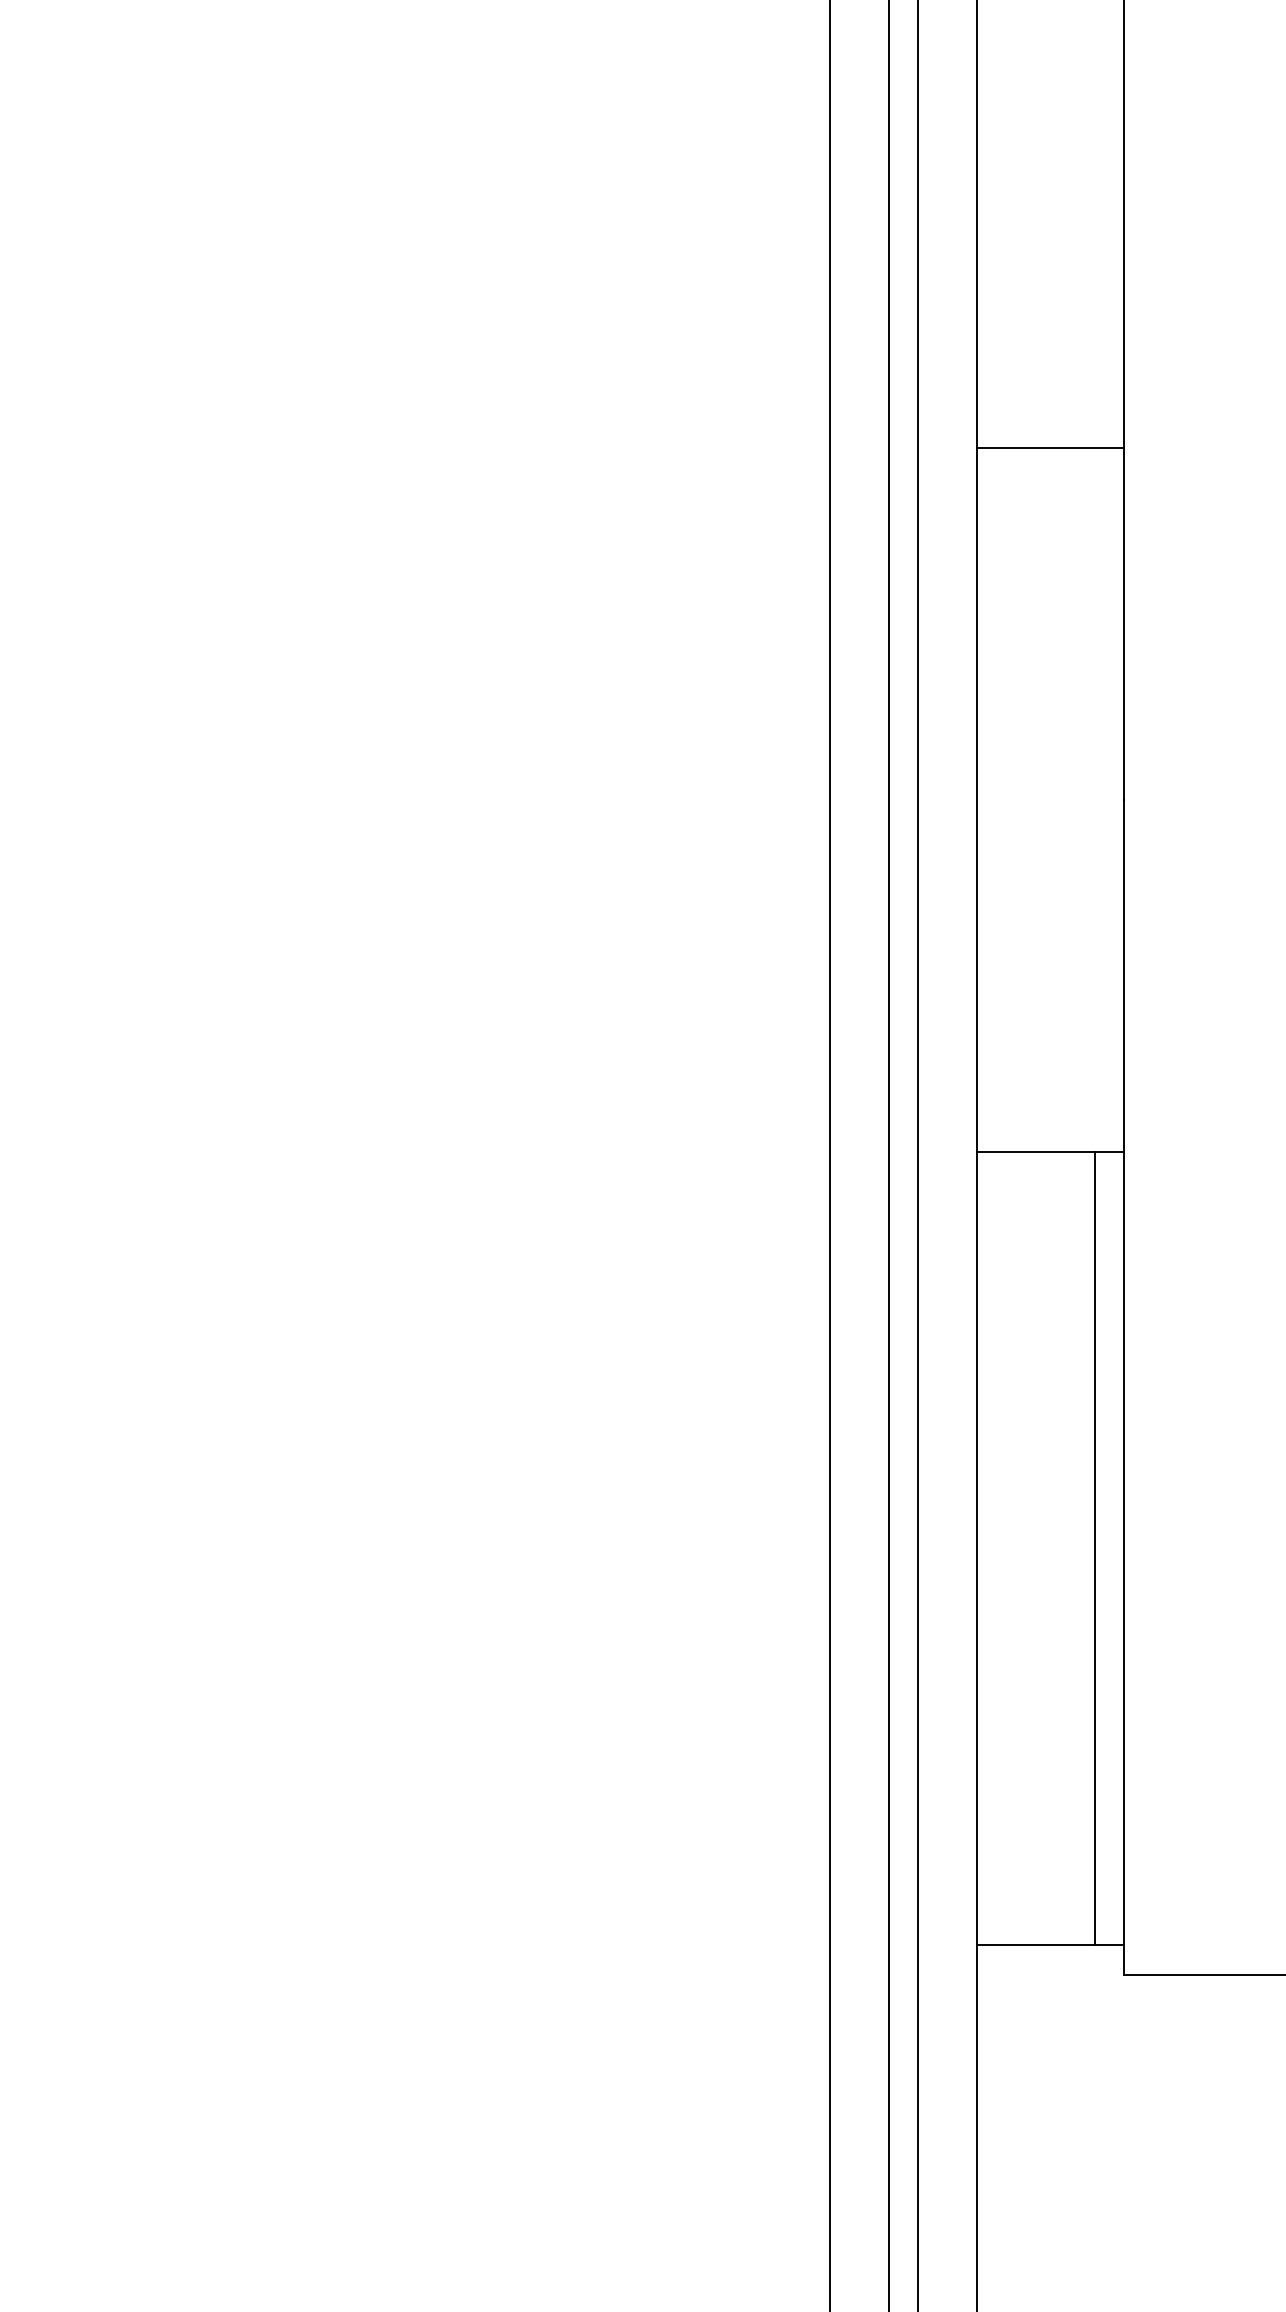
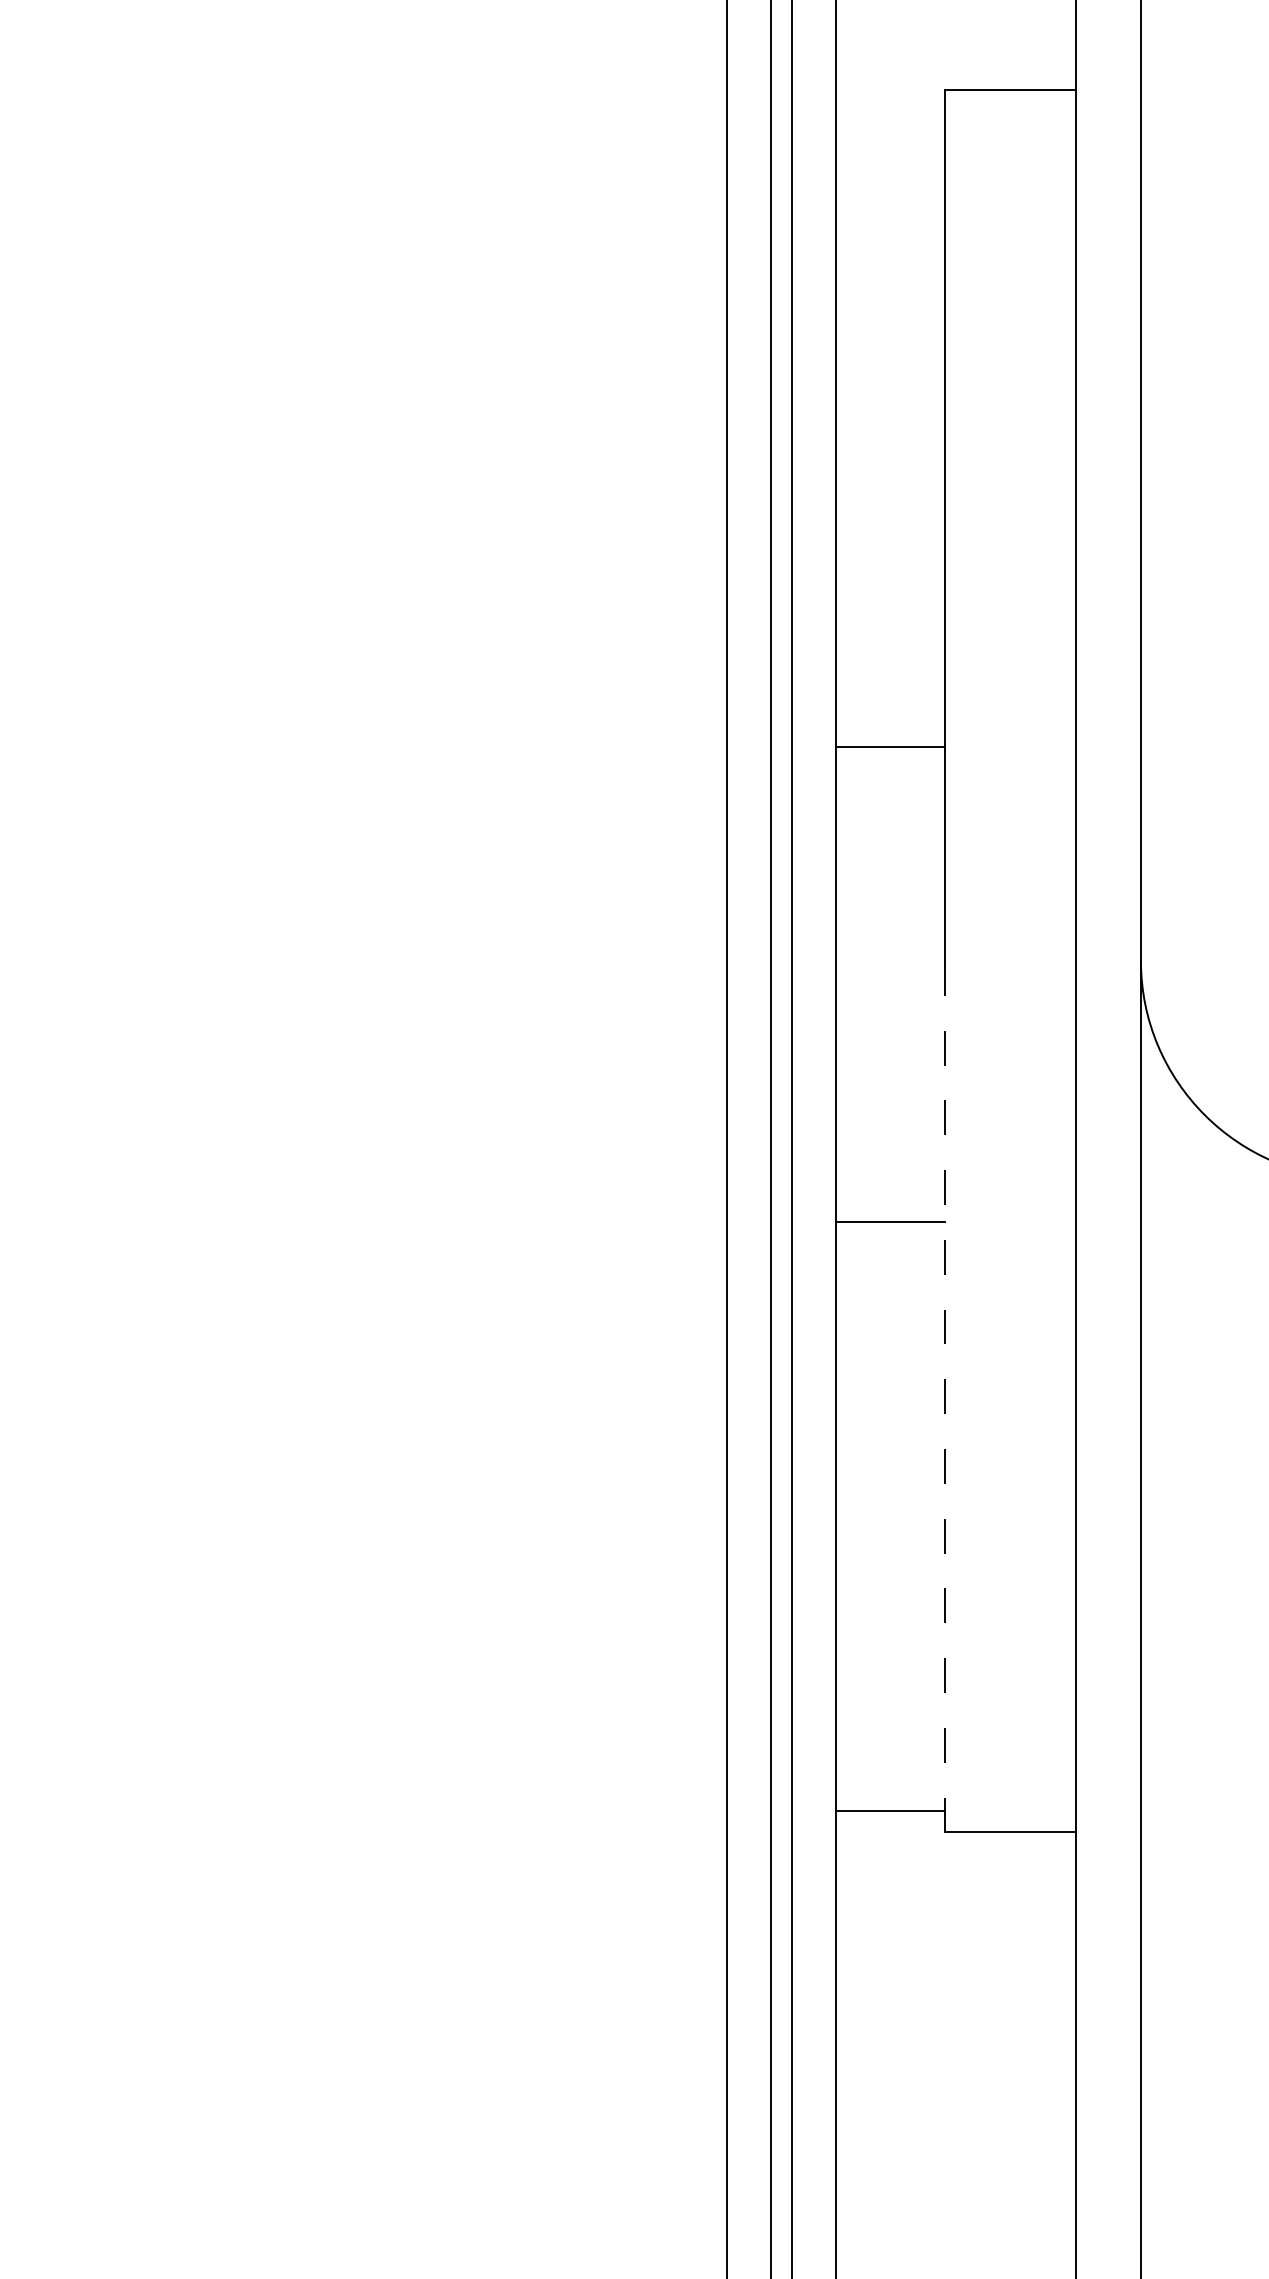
line: (1049, 447) -> (889, 746), moved
line: (1123, 1387) -> (944, 1396), solid -> dashed
line: (1095, 1548) -> (923, 1516), removed

